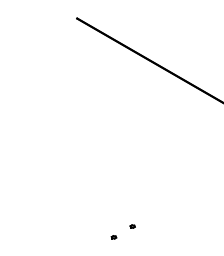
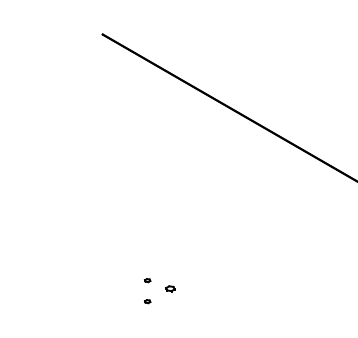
part: (113, 220) -> (147, 280), added
part: (132, 225) -> (170, 287), size x1.6

